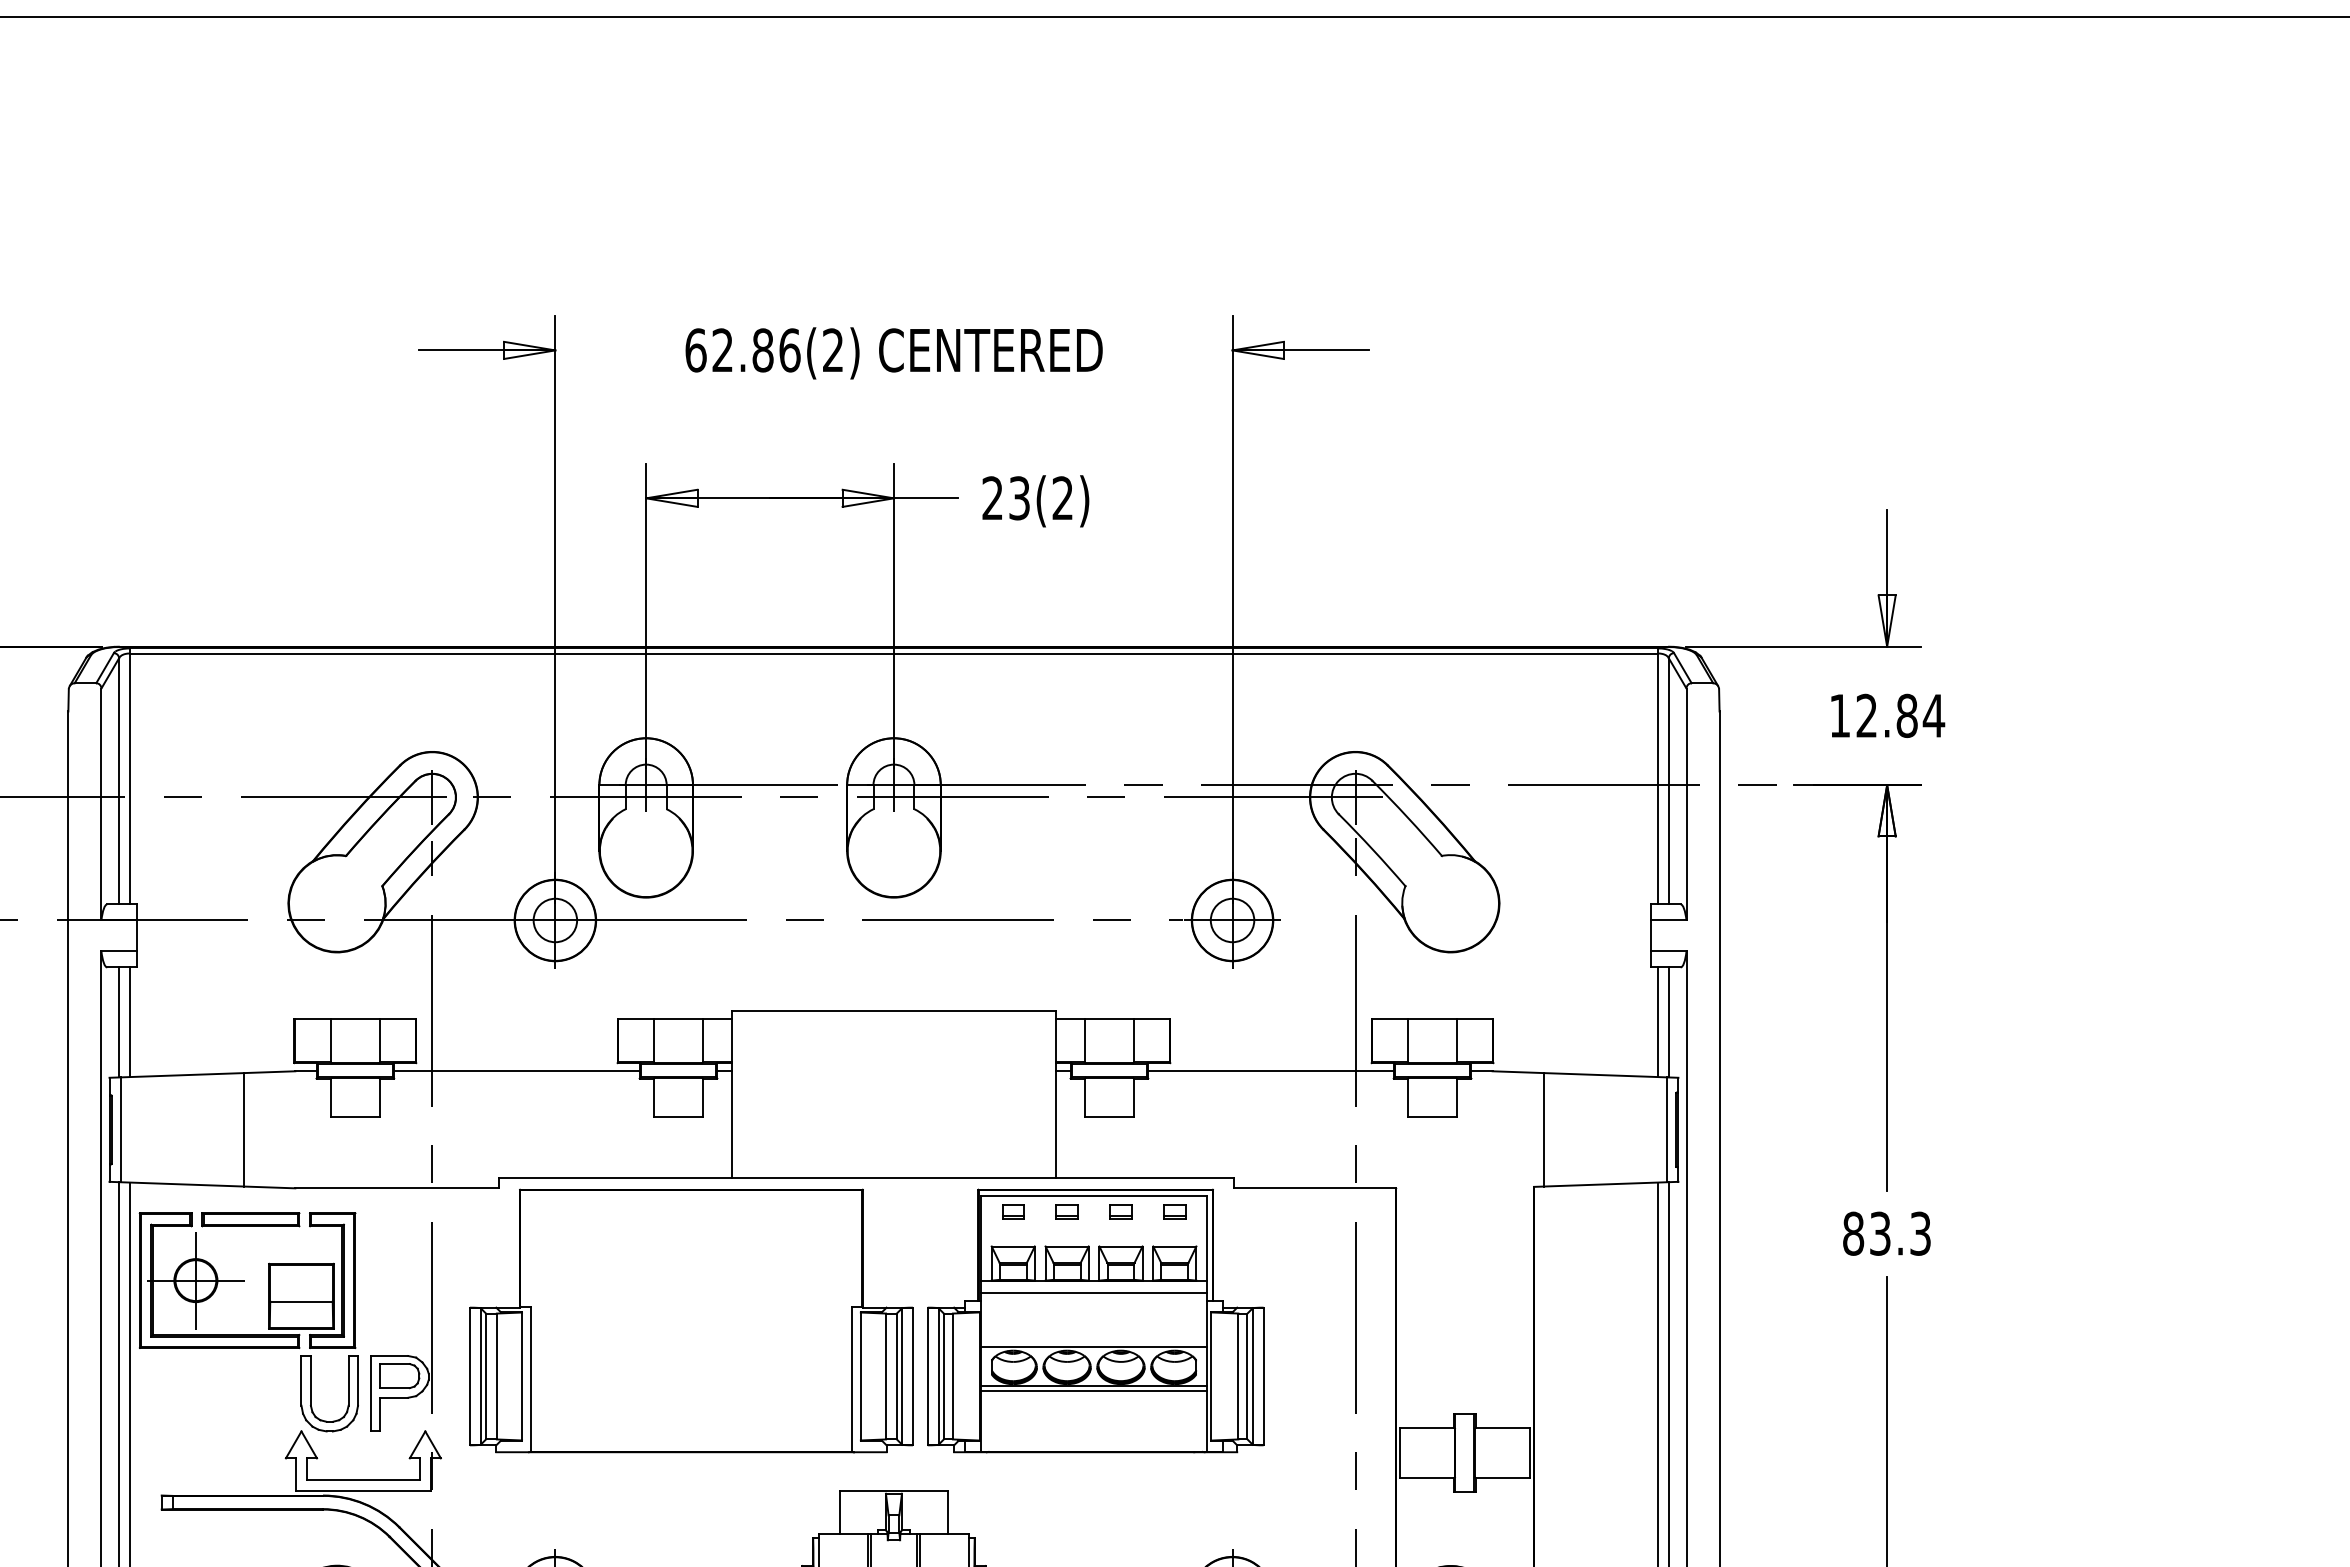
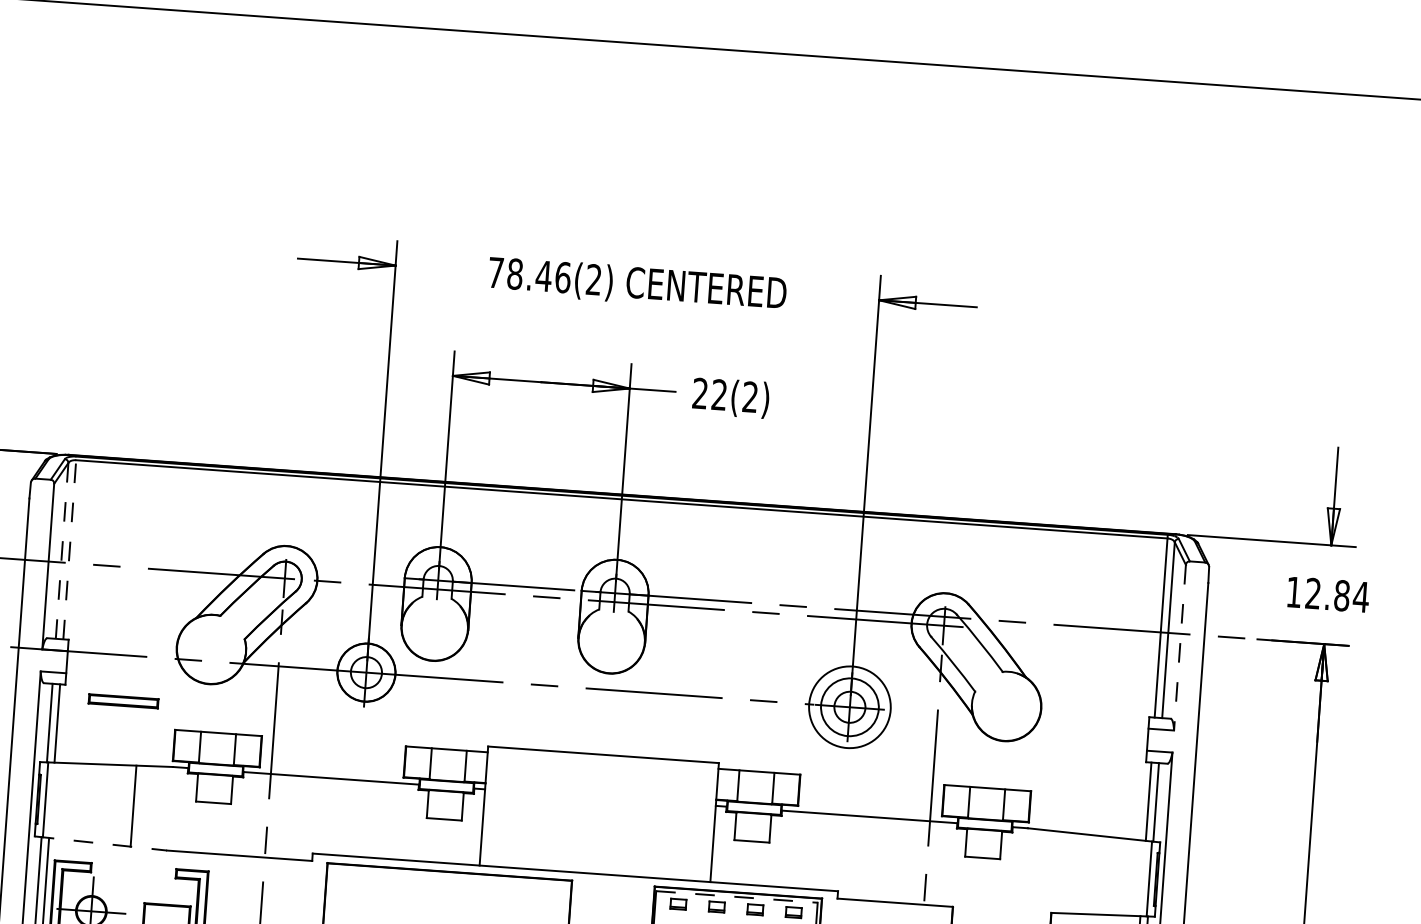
text: (729, 350) -> (519, 274), 62.86(2) -> 78.46(2)
text: (1019, 498) -> (719, 395), 23(2) -> 22(2)
line: (129, 776) -> (69, 548), solid -> dashed
line: (119, 781) -> (62, 551), solid -> dashed
line: (1686, 804) -> (1179, 647), solid -> dashed
circle: (1232, 920) -> (849, 707), size x1.4
line: (1543, 1129) -> (1061, 872), removed
line: (202, 1185) -> (100, 843), solid -> dashed
line: (1094, 1196) -> (737, 897), solid -> dashed
part: (250, 1219) -> (123, 701), moved

